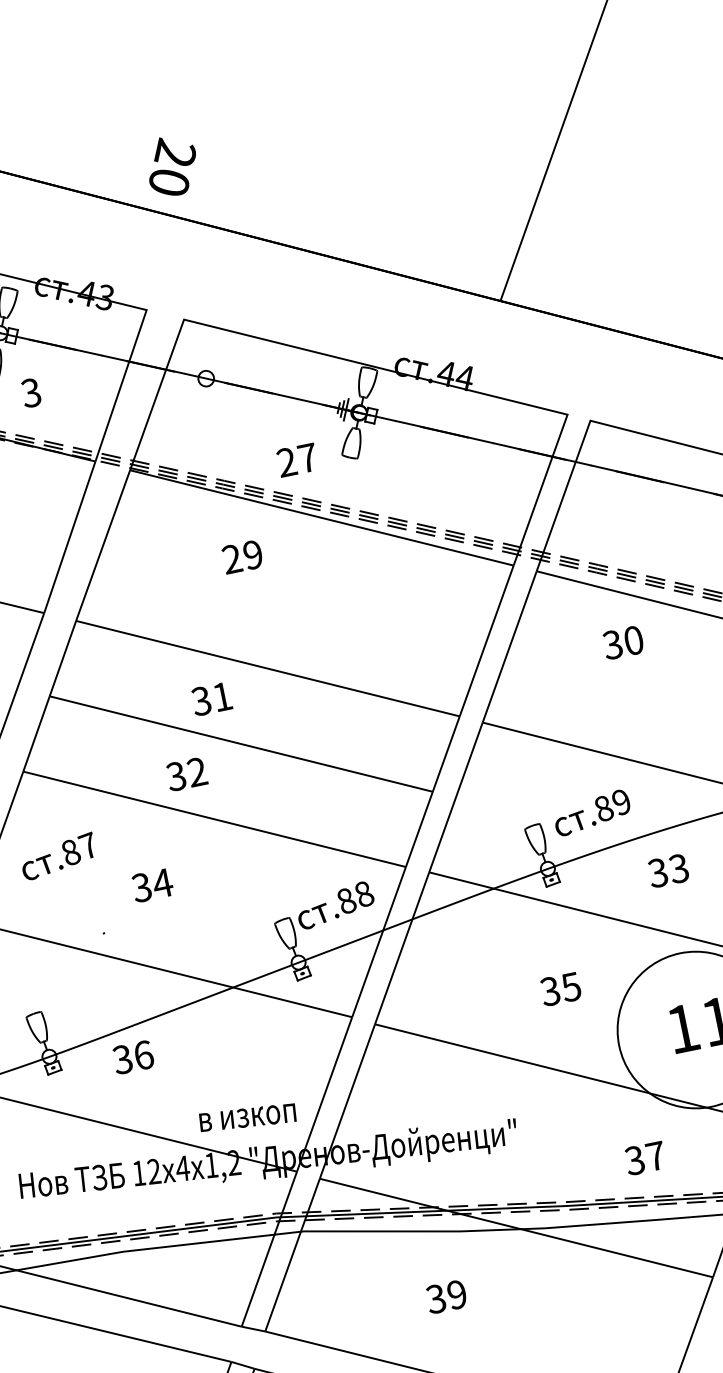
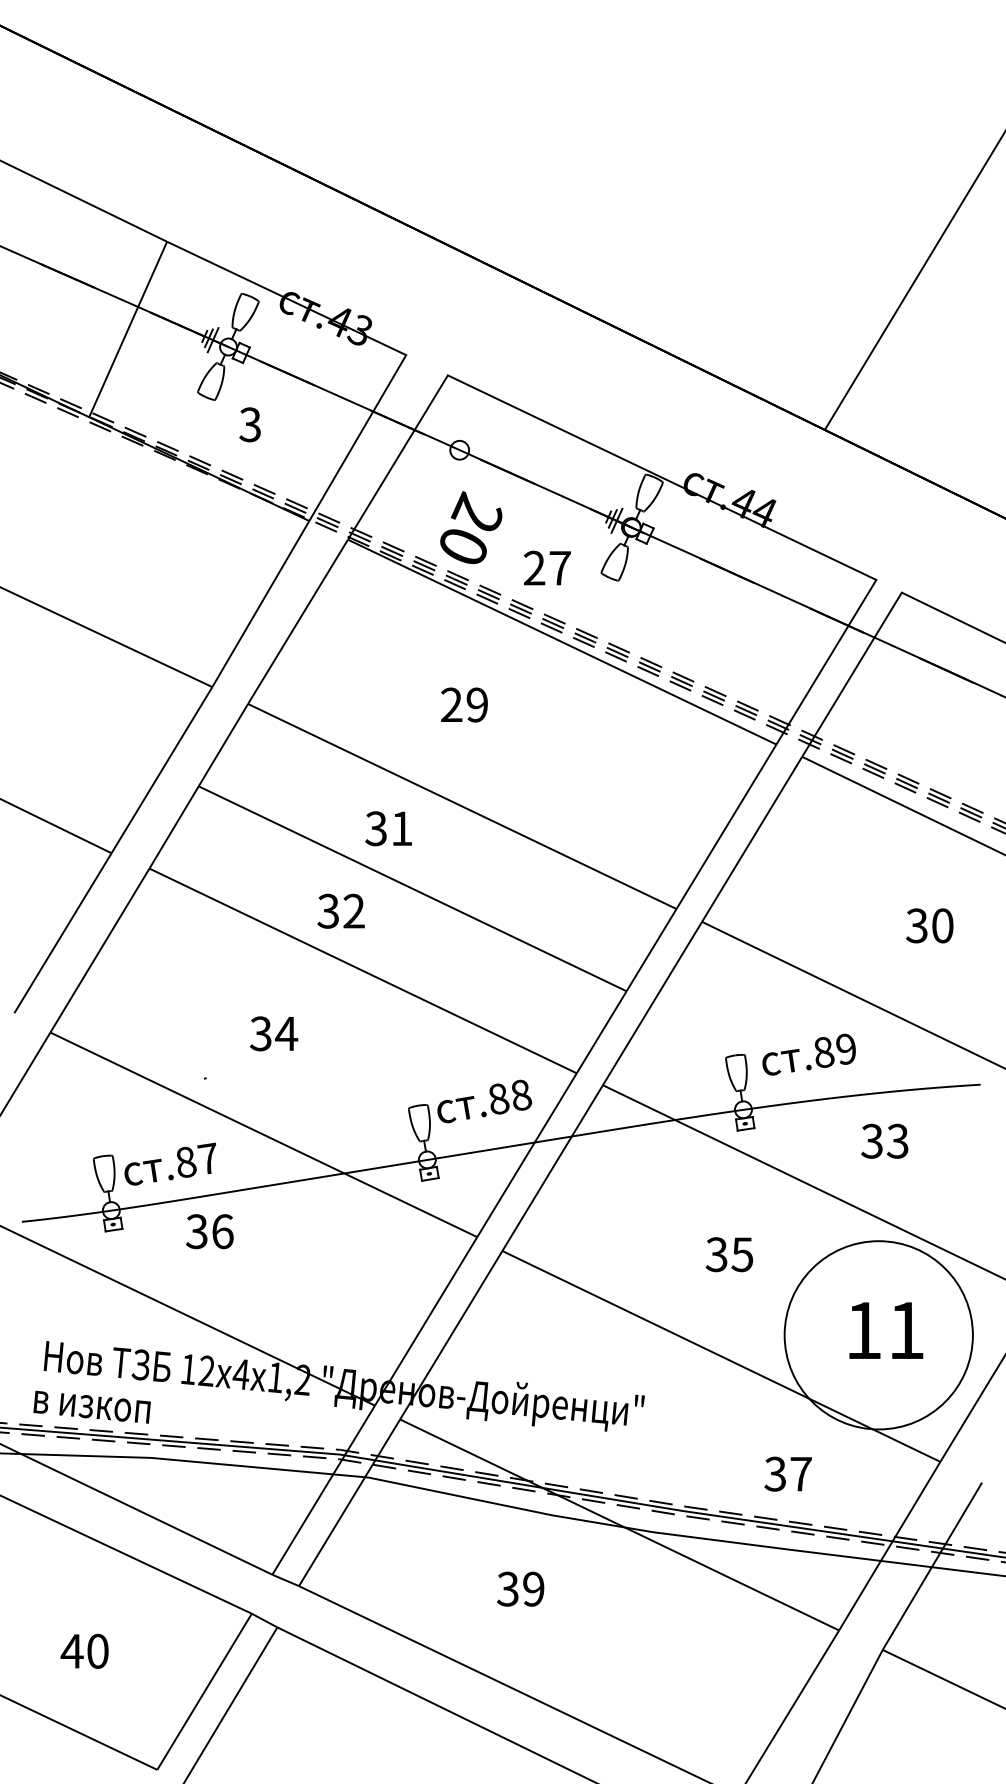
text: (172, 165) -> (471, 527), moved
text: (242, 556) -> (464, 704), moved
text: (622, 642) -> (929, 925), moved
text: (57, 856) -> (169, 1163), moved
text: (247, 1117) -> (91, 1406), moved

